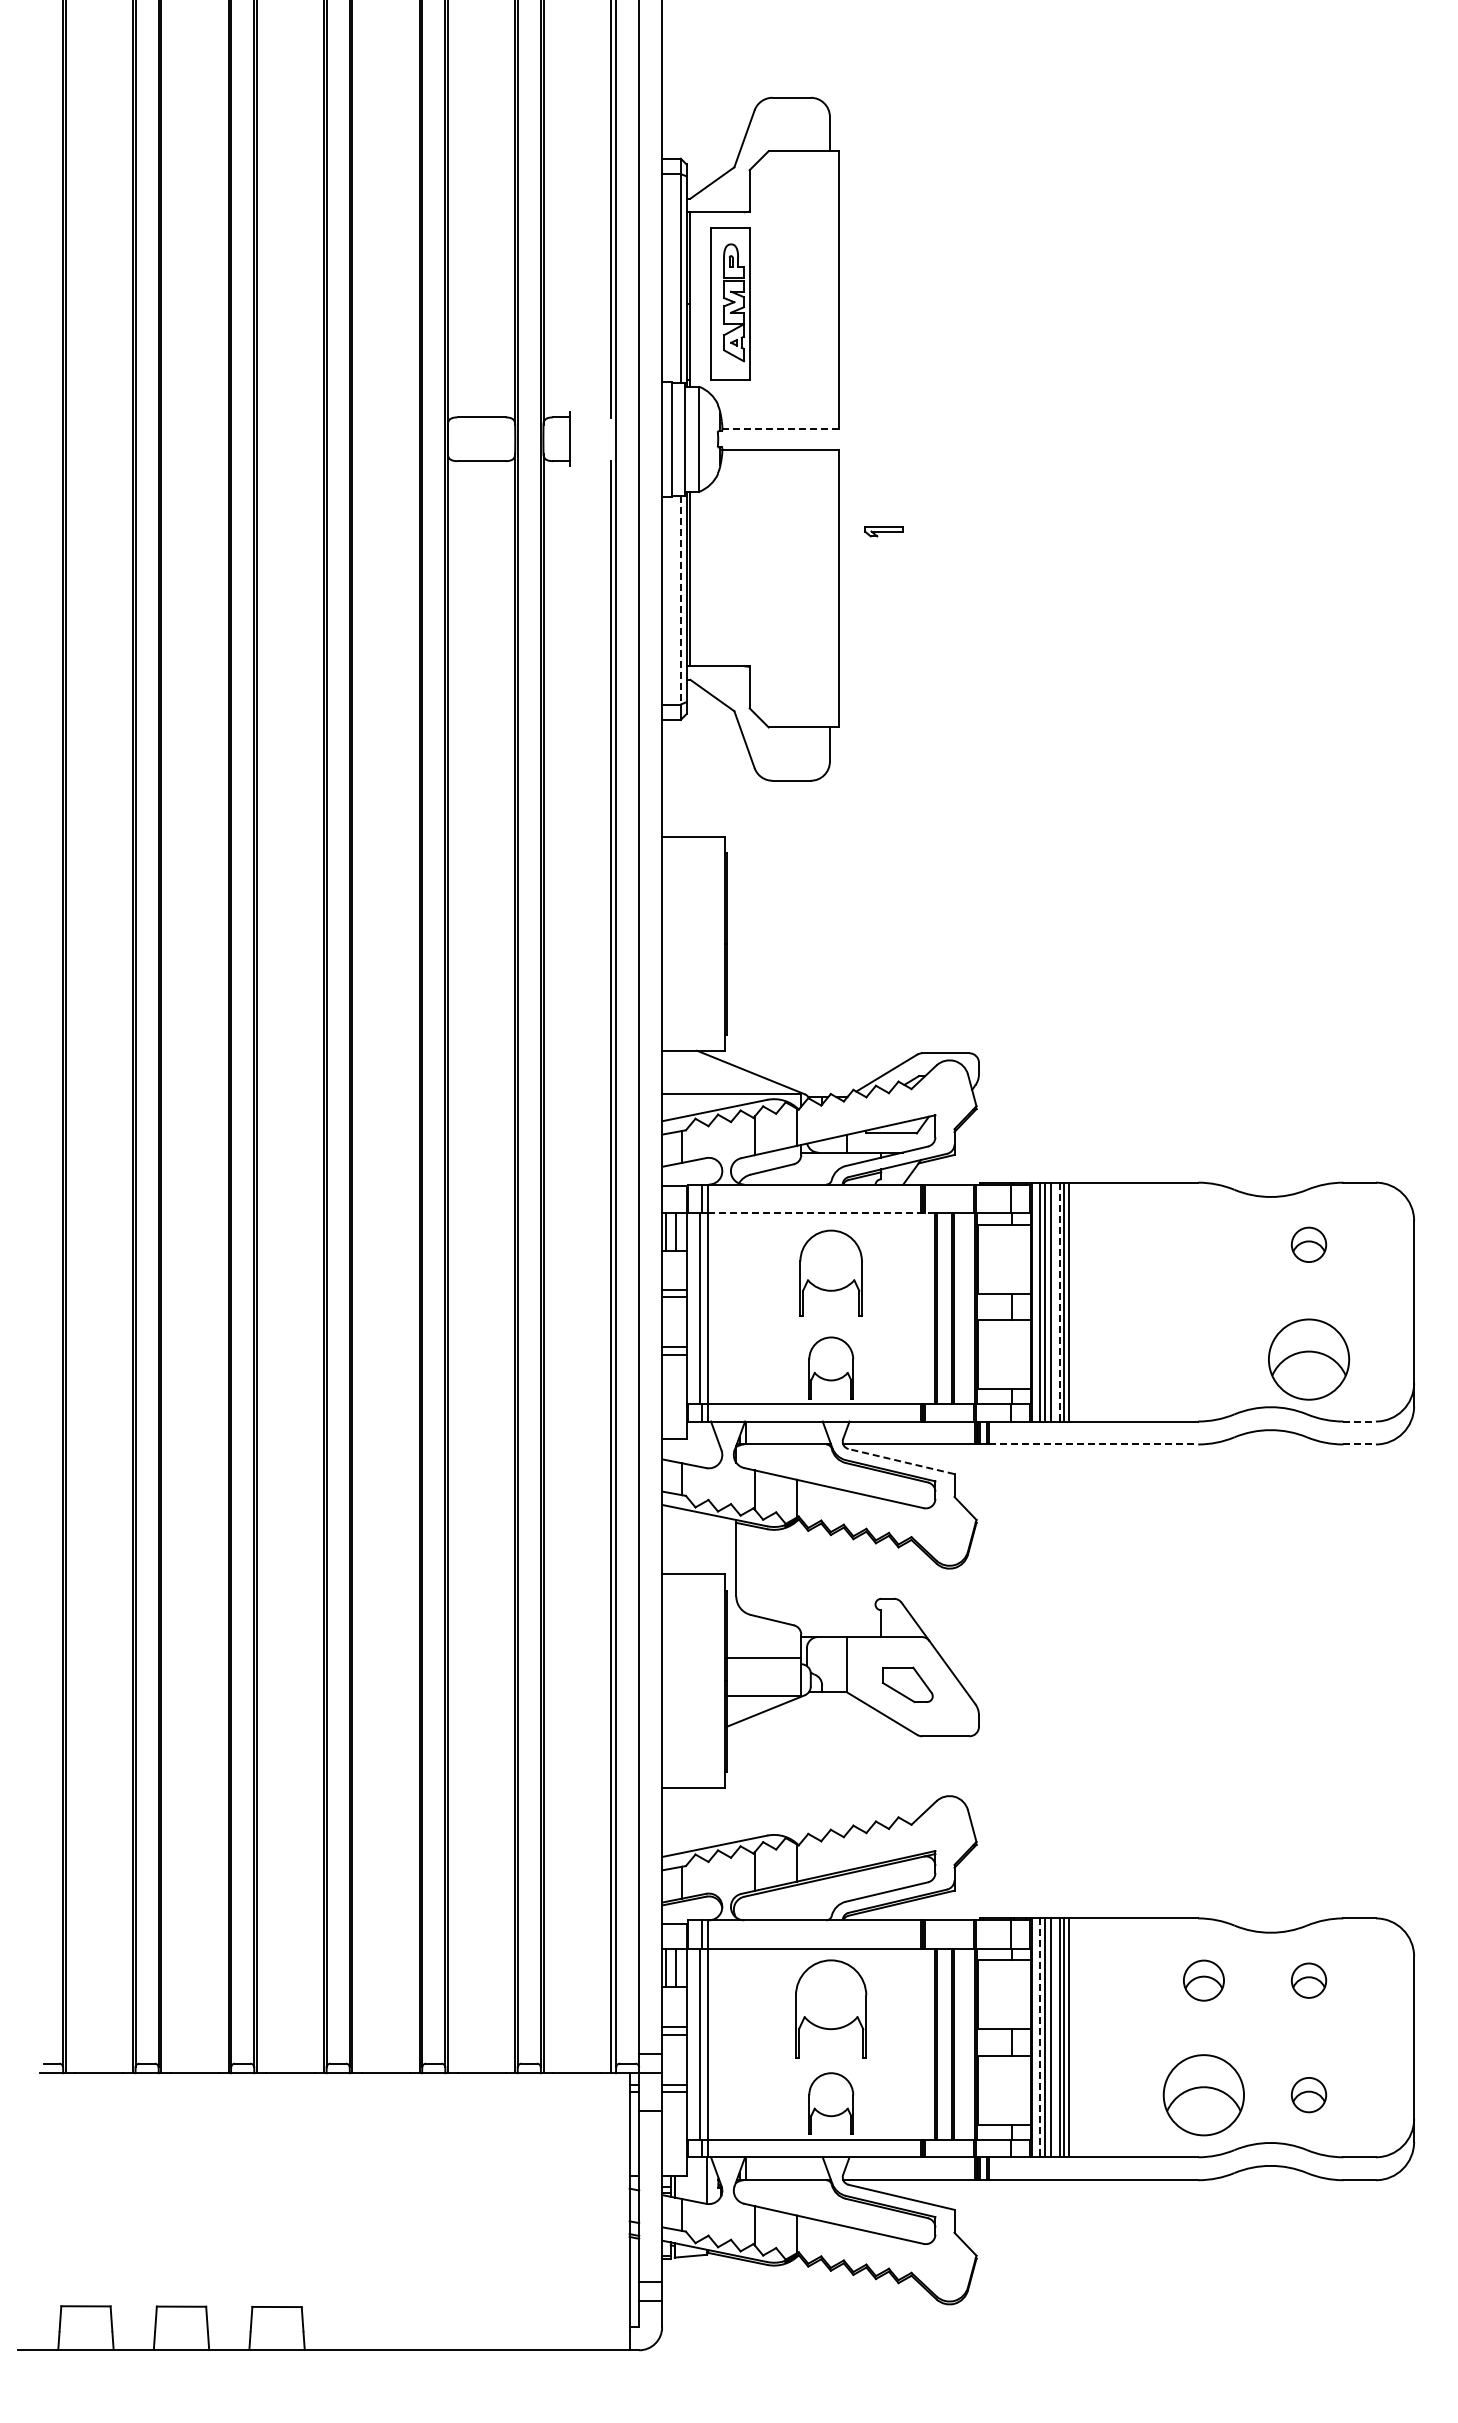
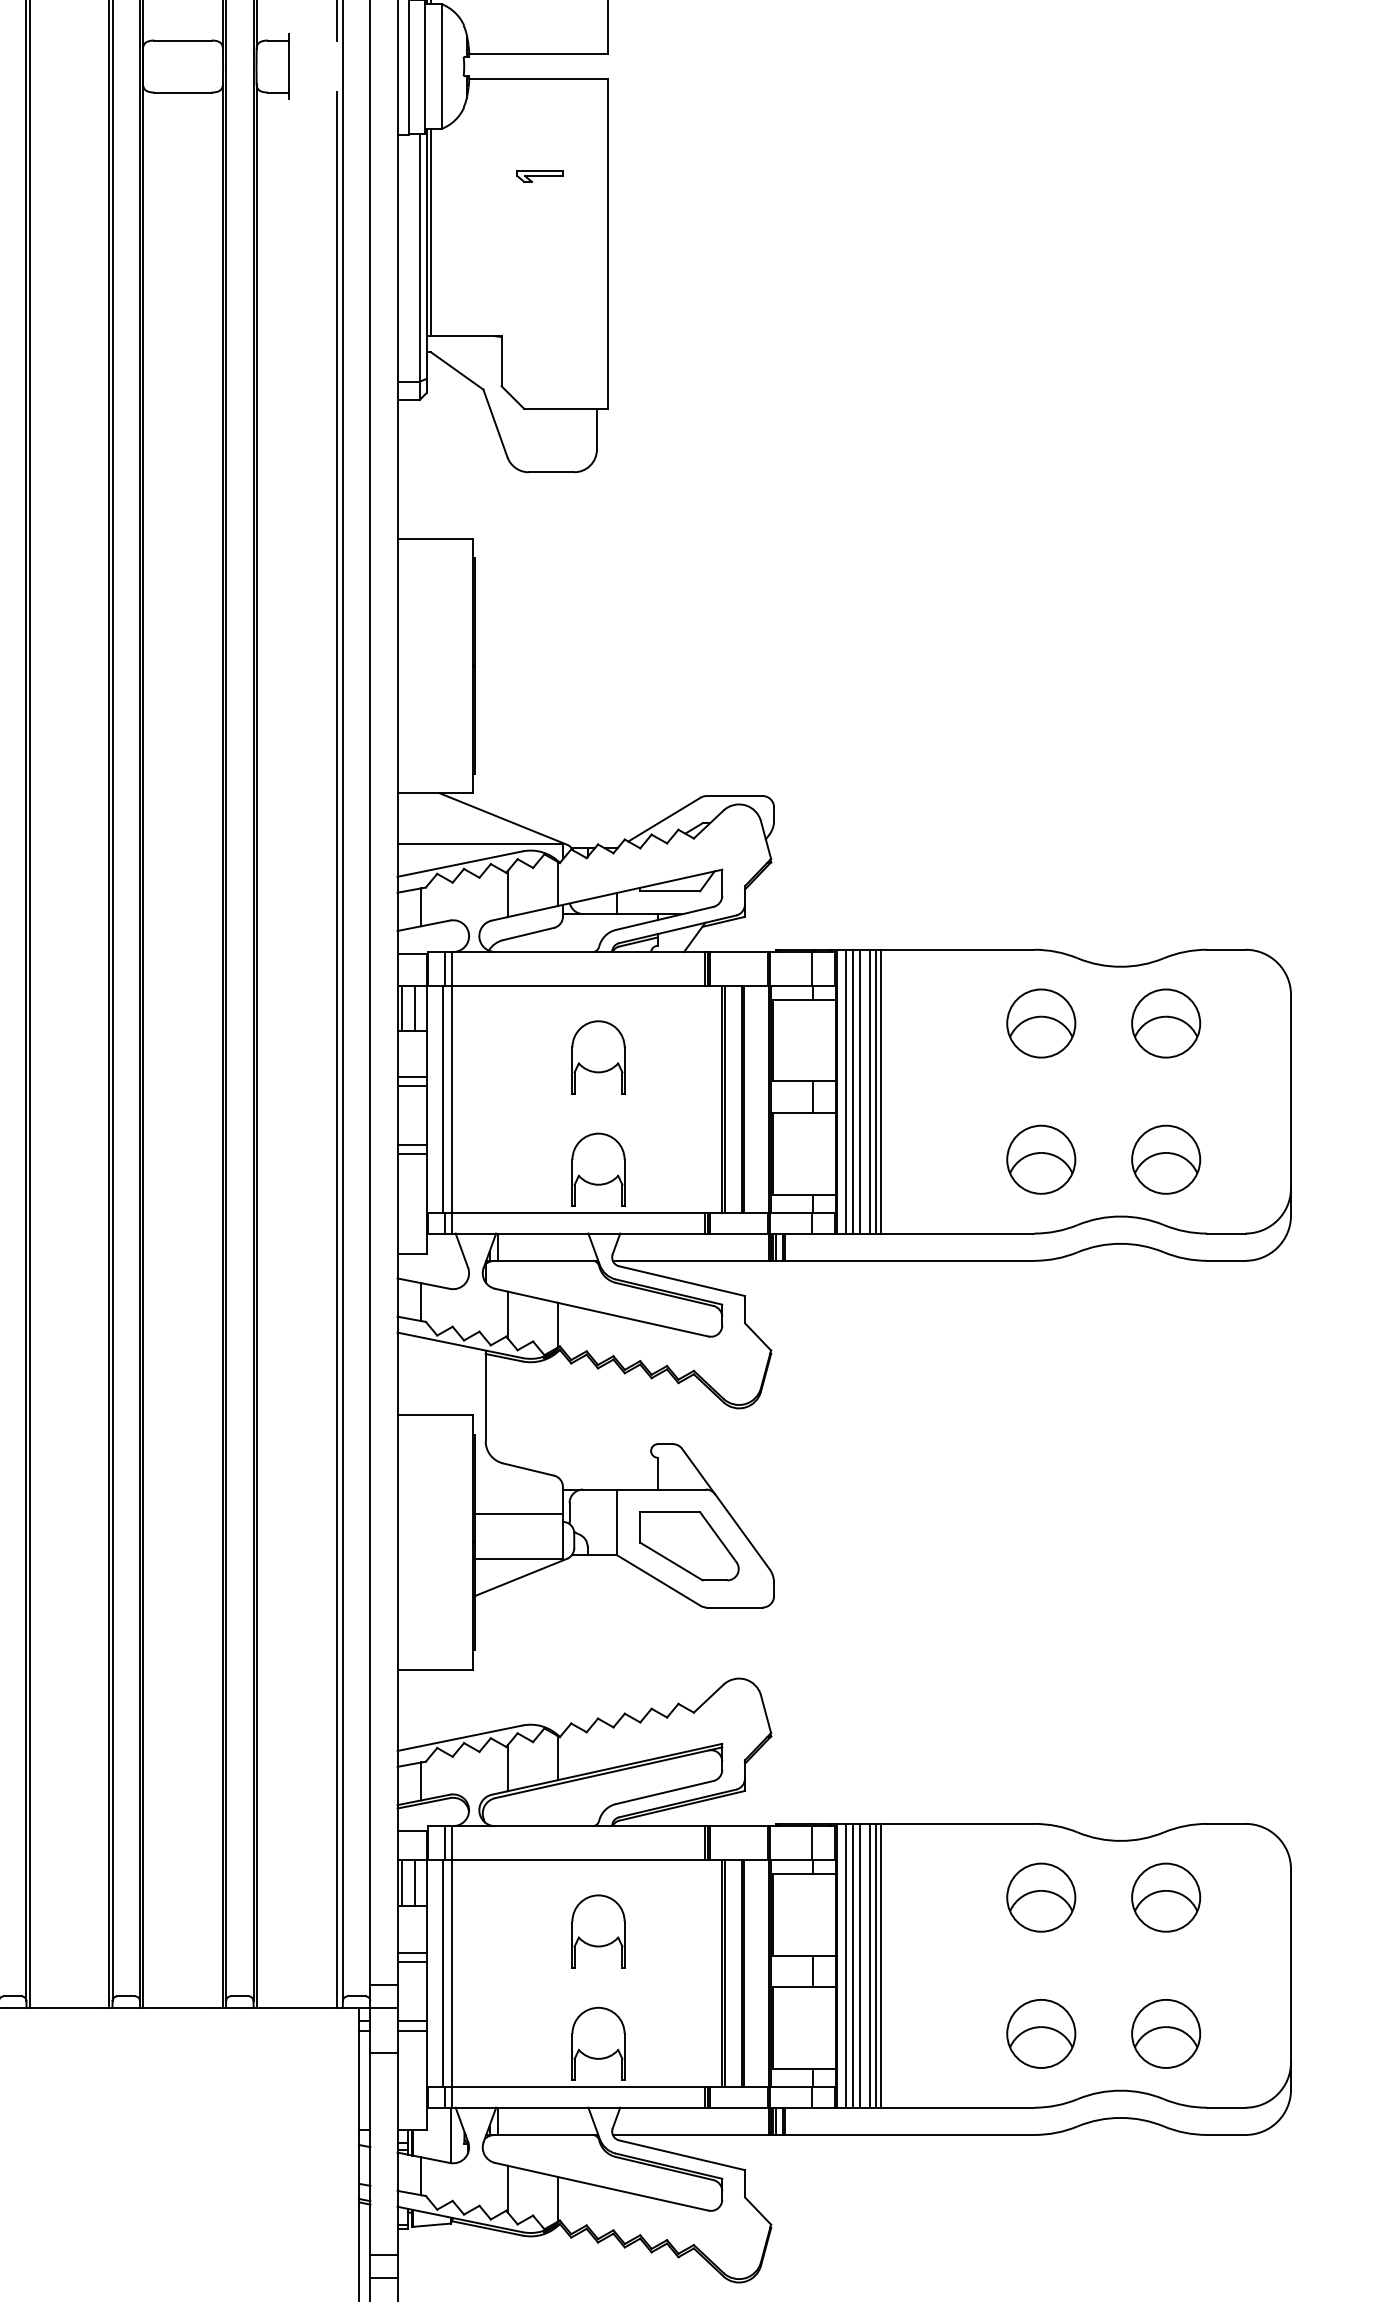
line: (780, 428) -> (538, 53), dashed -> solid
part: (883, 531) -> (539, 176), moved
line: (680, 600) -> (419, 258), dashed -> solid
line: (821, 1213) -> (586, 986), dashed -> solid
part: (1203, 1244) -> (1040, 1023), added
part: (1308, 1244) -> (1165, 1023), size x1.67
part: (831, 1273) -> (598, 1057), size x0.71
line: (1059, 1302) -> (869, 1092), dashed -> solid
part: (1203, 1358) -> (1040, 1158), added
part: (1308, 1358) -> (1165, 1158), size x0.71
line: (1360, 1421) -> (1227, 1233), dashed -> solid
line: (1093, 1444) -> (910, 1260), dashed -> solid
line: (1360, 1444) -> (1227, 1260), dashed -> solid
line: (901, 1461) -> (681, 1281), dashed -> solid
part: (907, 1684) -> (689, 1545), size x1.67
part: (1203, 1980) -> (1040, 1897), size x1.43
part: (1308, 1980) -> (1165, 1897), size x1.67
part: (831, 2008) -> (598, 1930), size x0.62
line: (1039, 2038) -> (845, 1966), dashed -> solid
part: (1203, 2094) -> (1040, 2033), size x0.71
part: (1308, 2094) -> (1165, 2033), size x1.67

